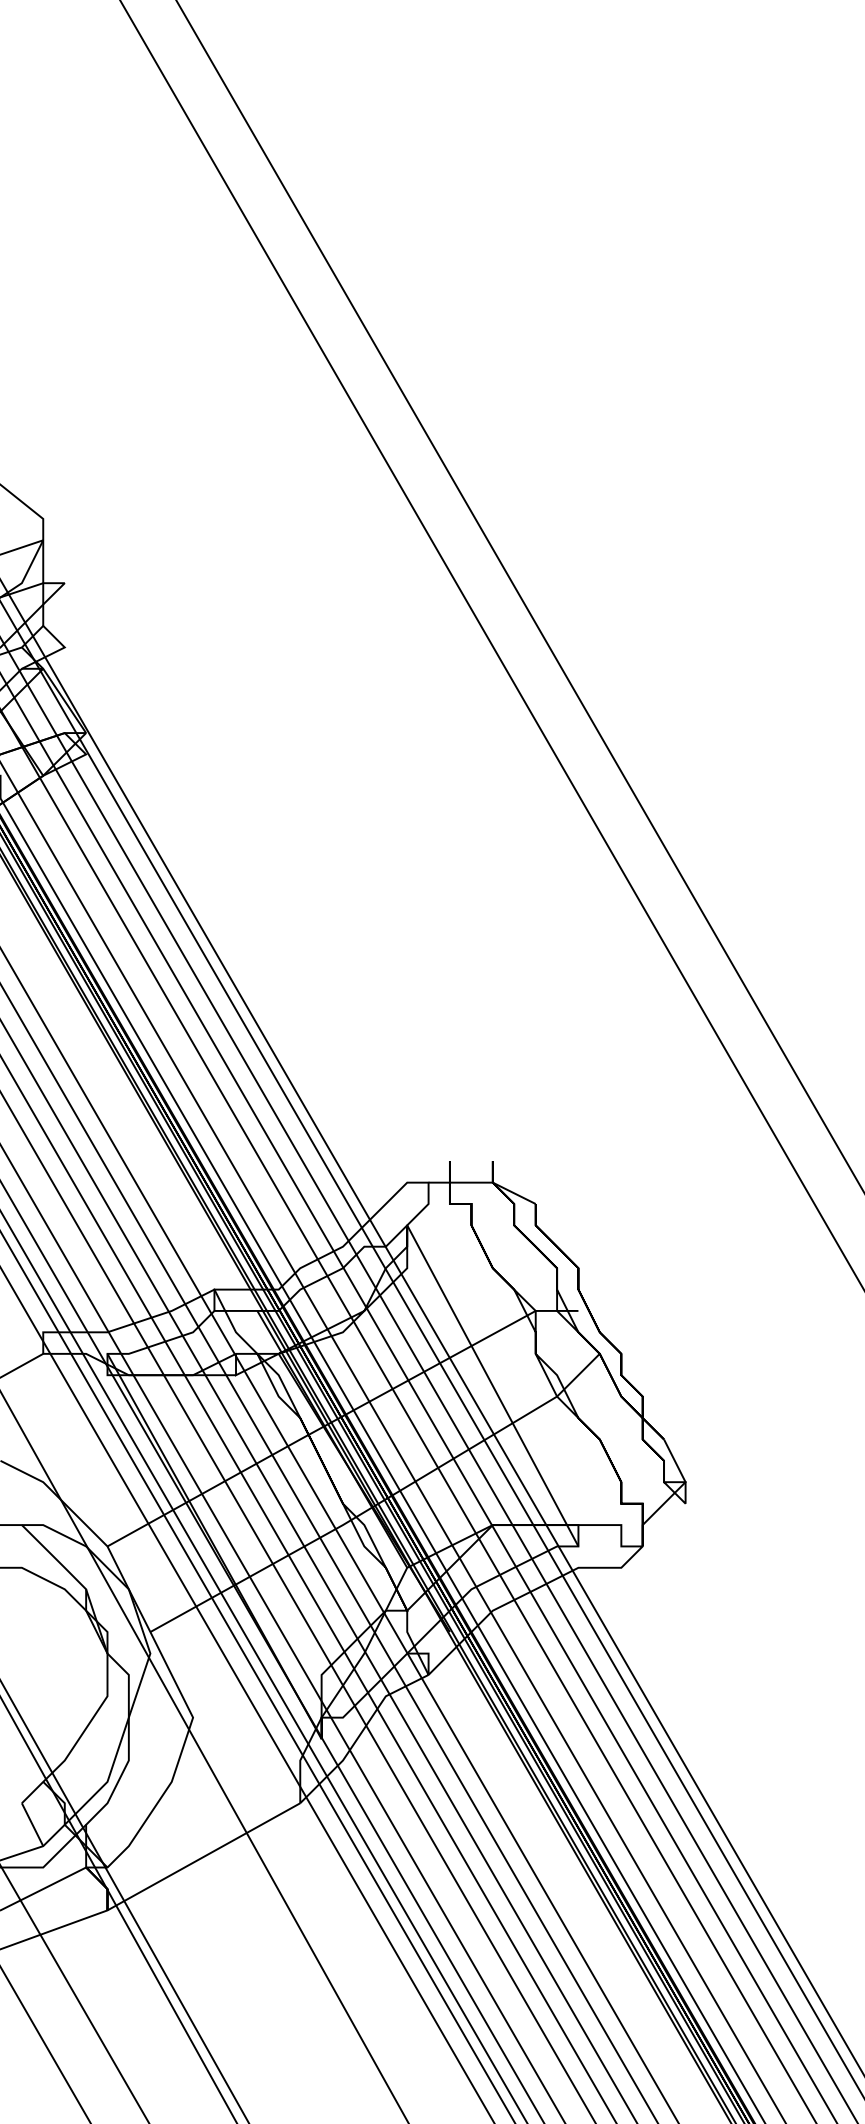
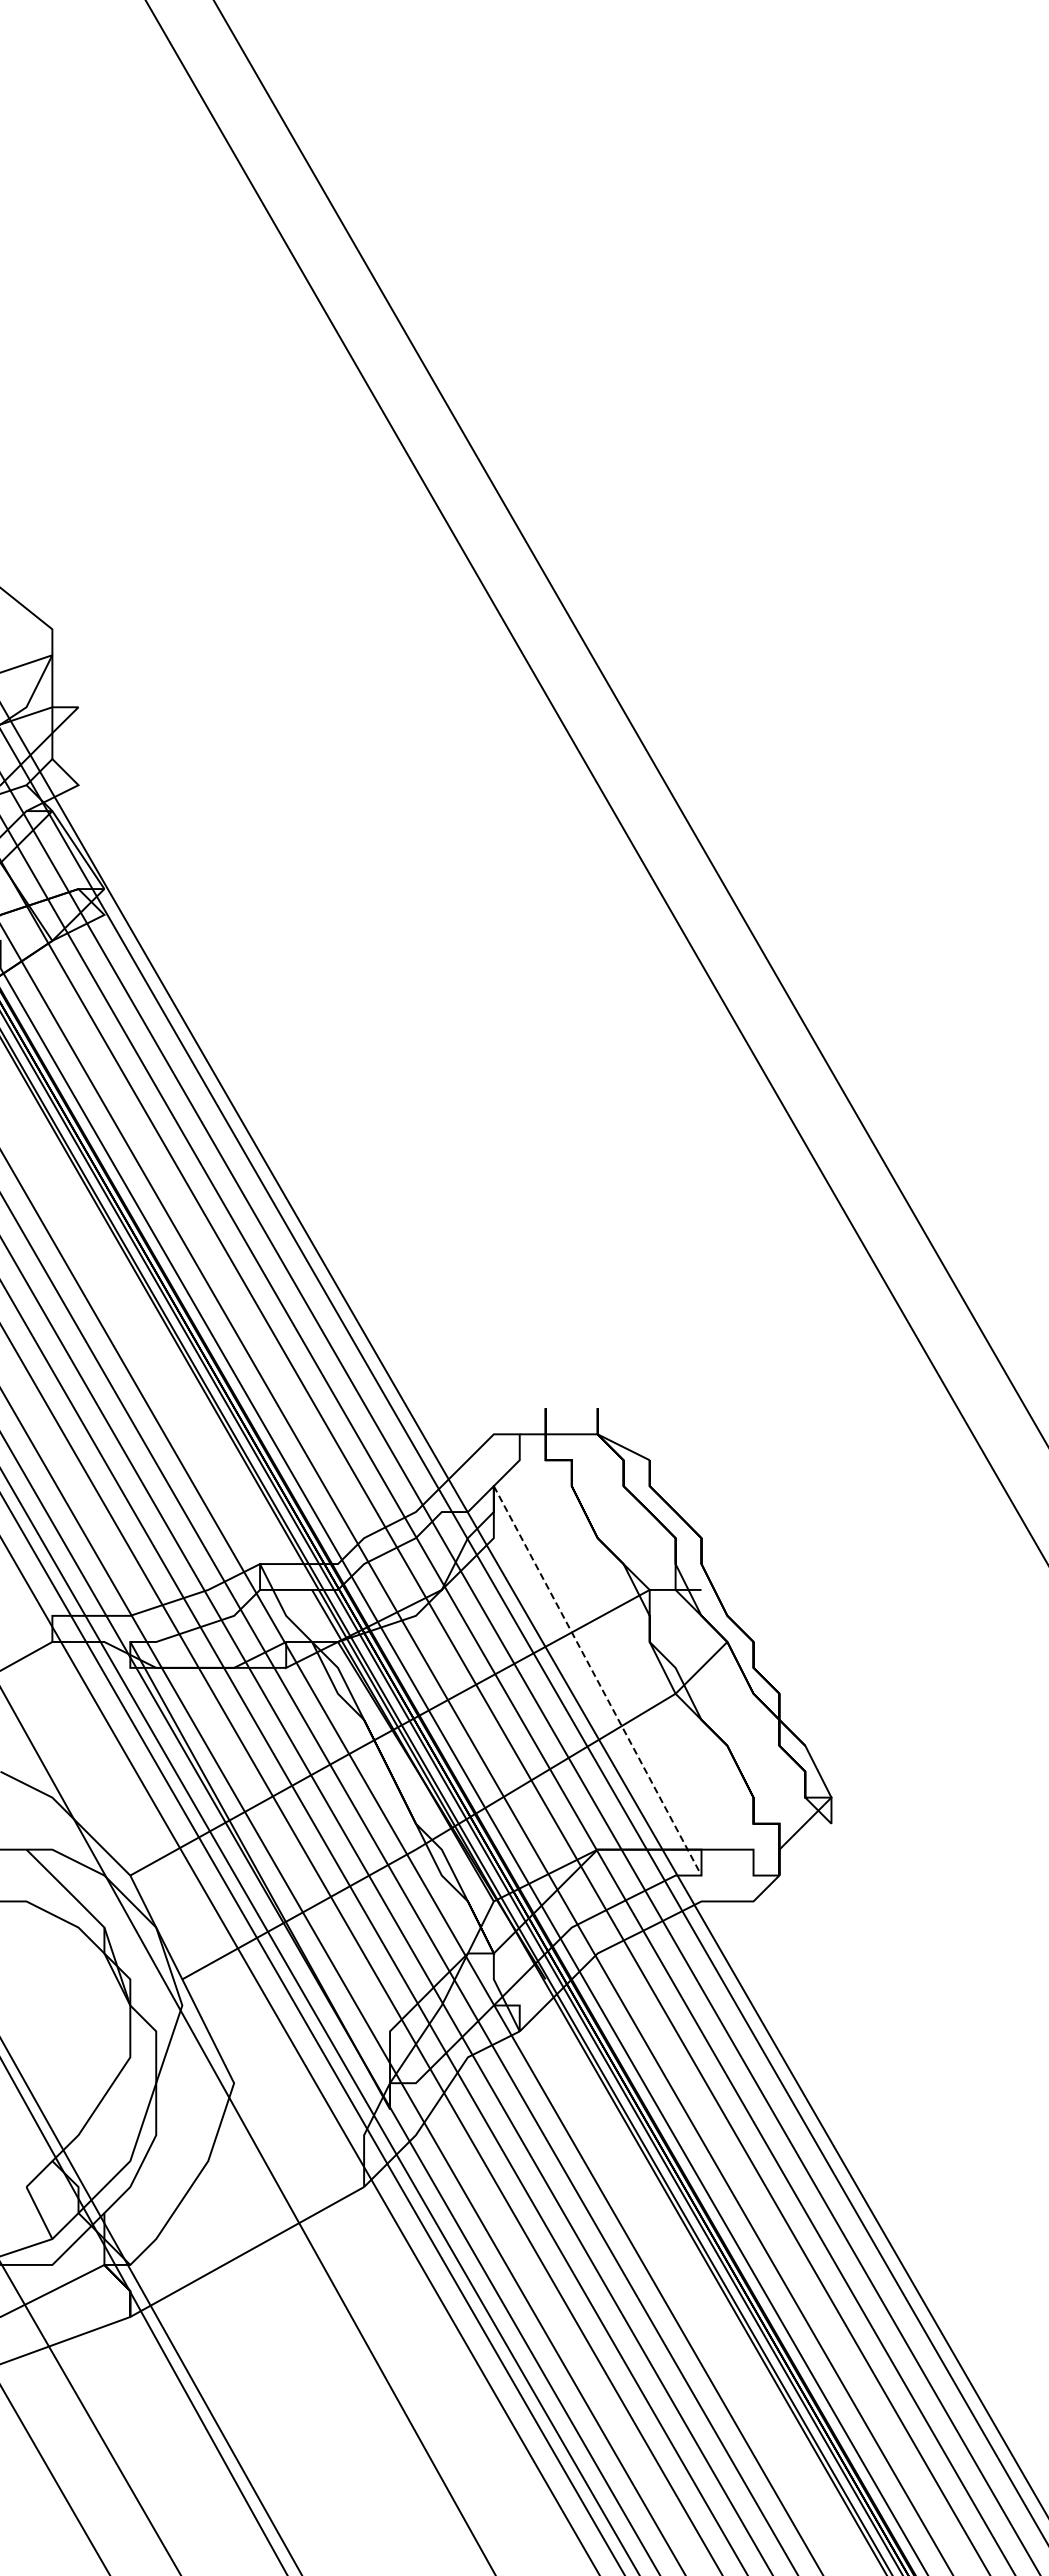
line: (492, 1385) -> (597, 1680), solid -> dashed

